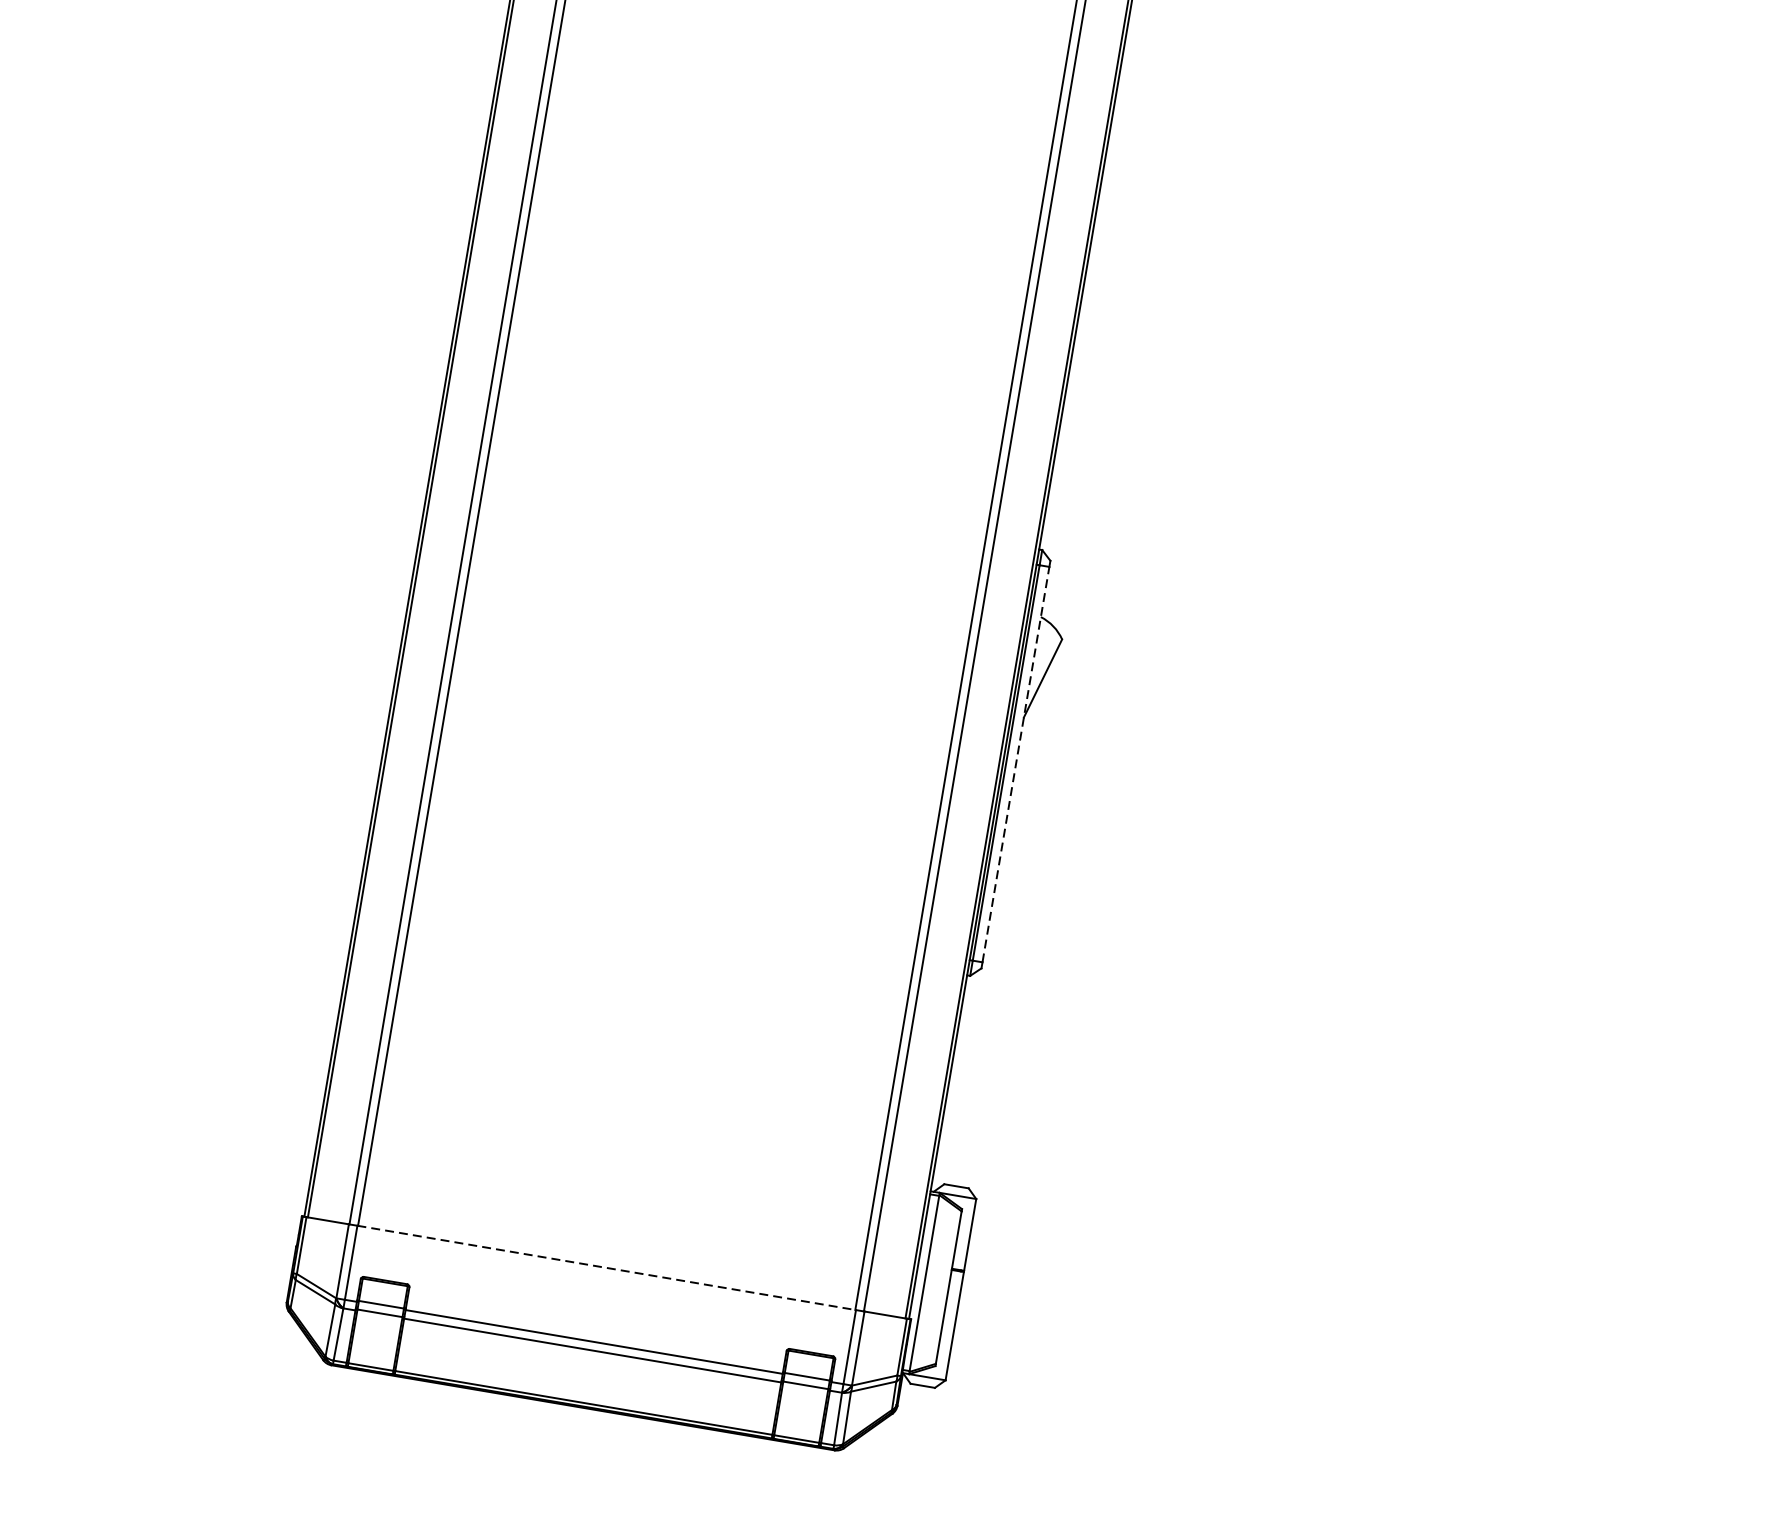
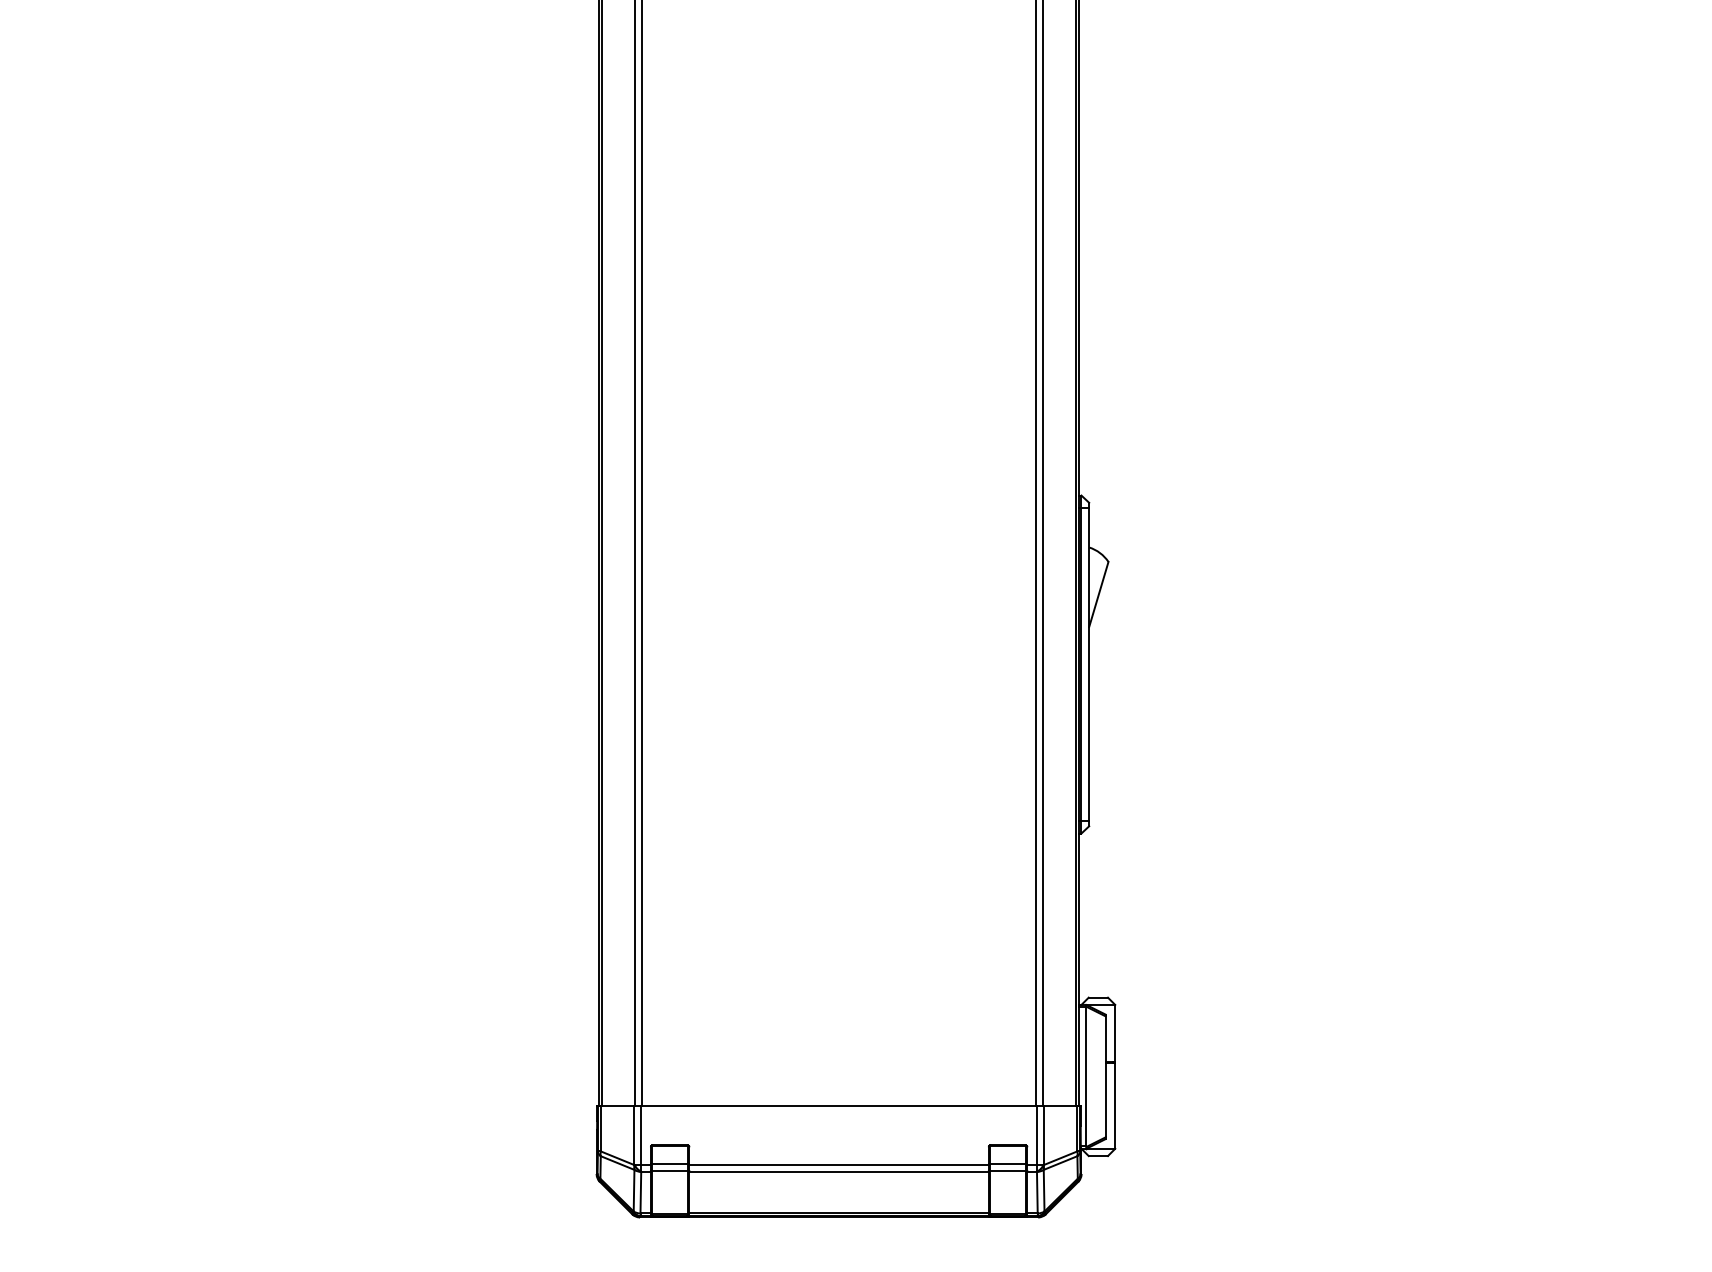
line: (1016, 764) -> (1089, 664), dashed -> solid
line: (607, 1268) -> (839, 1106), dashed -> solid

